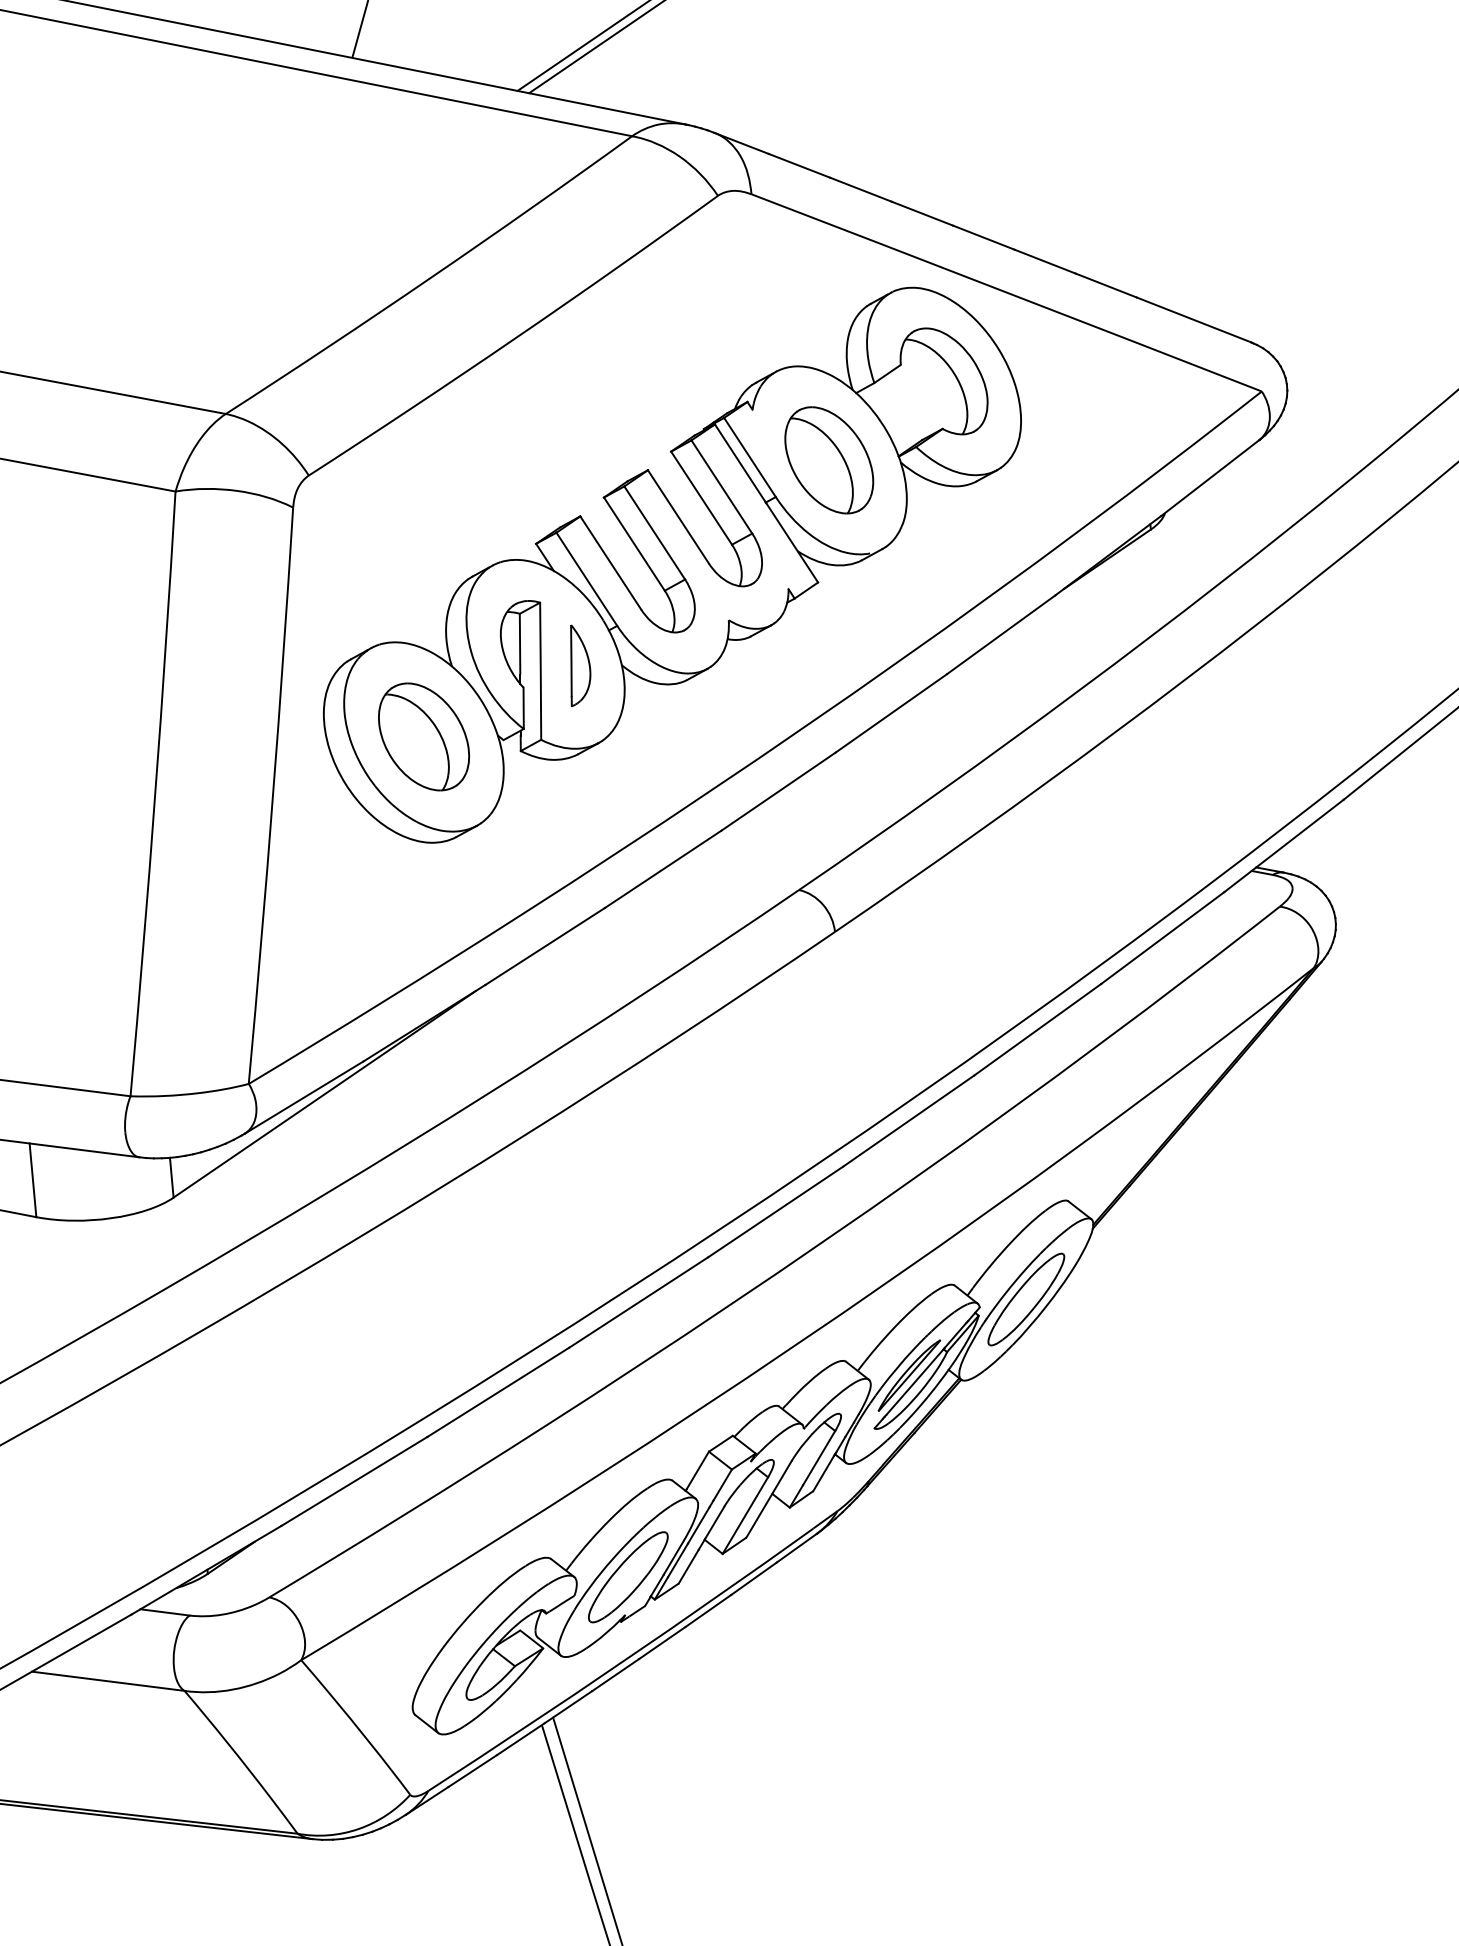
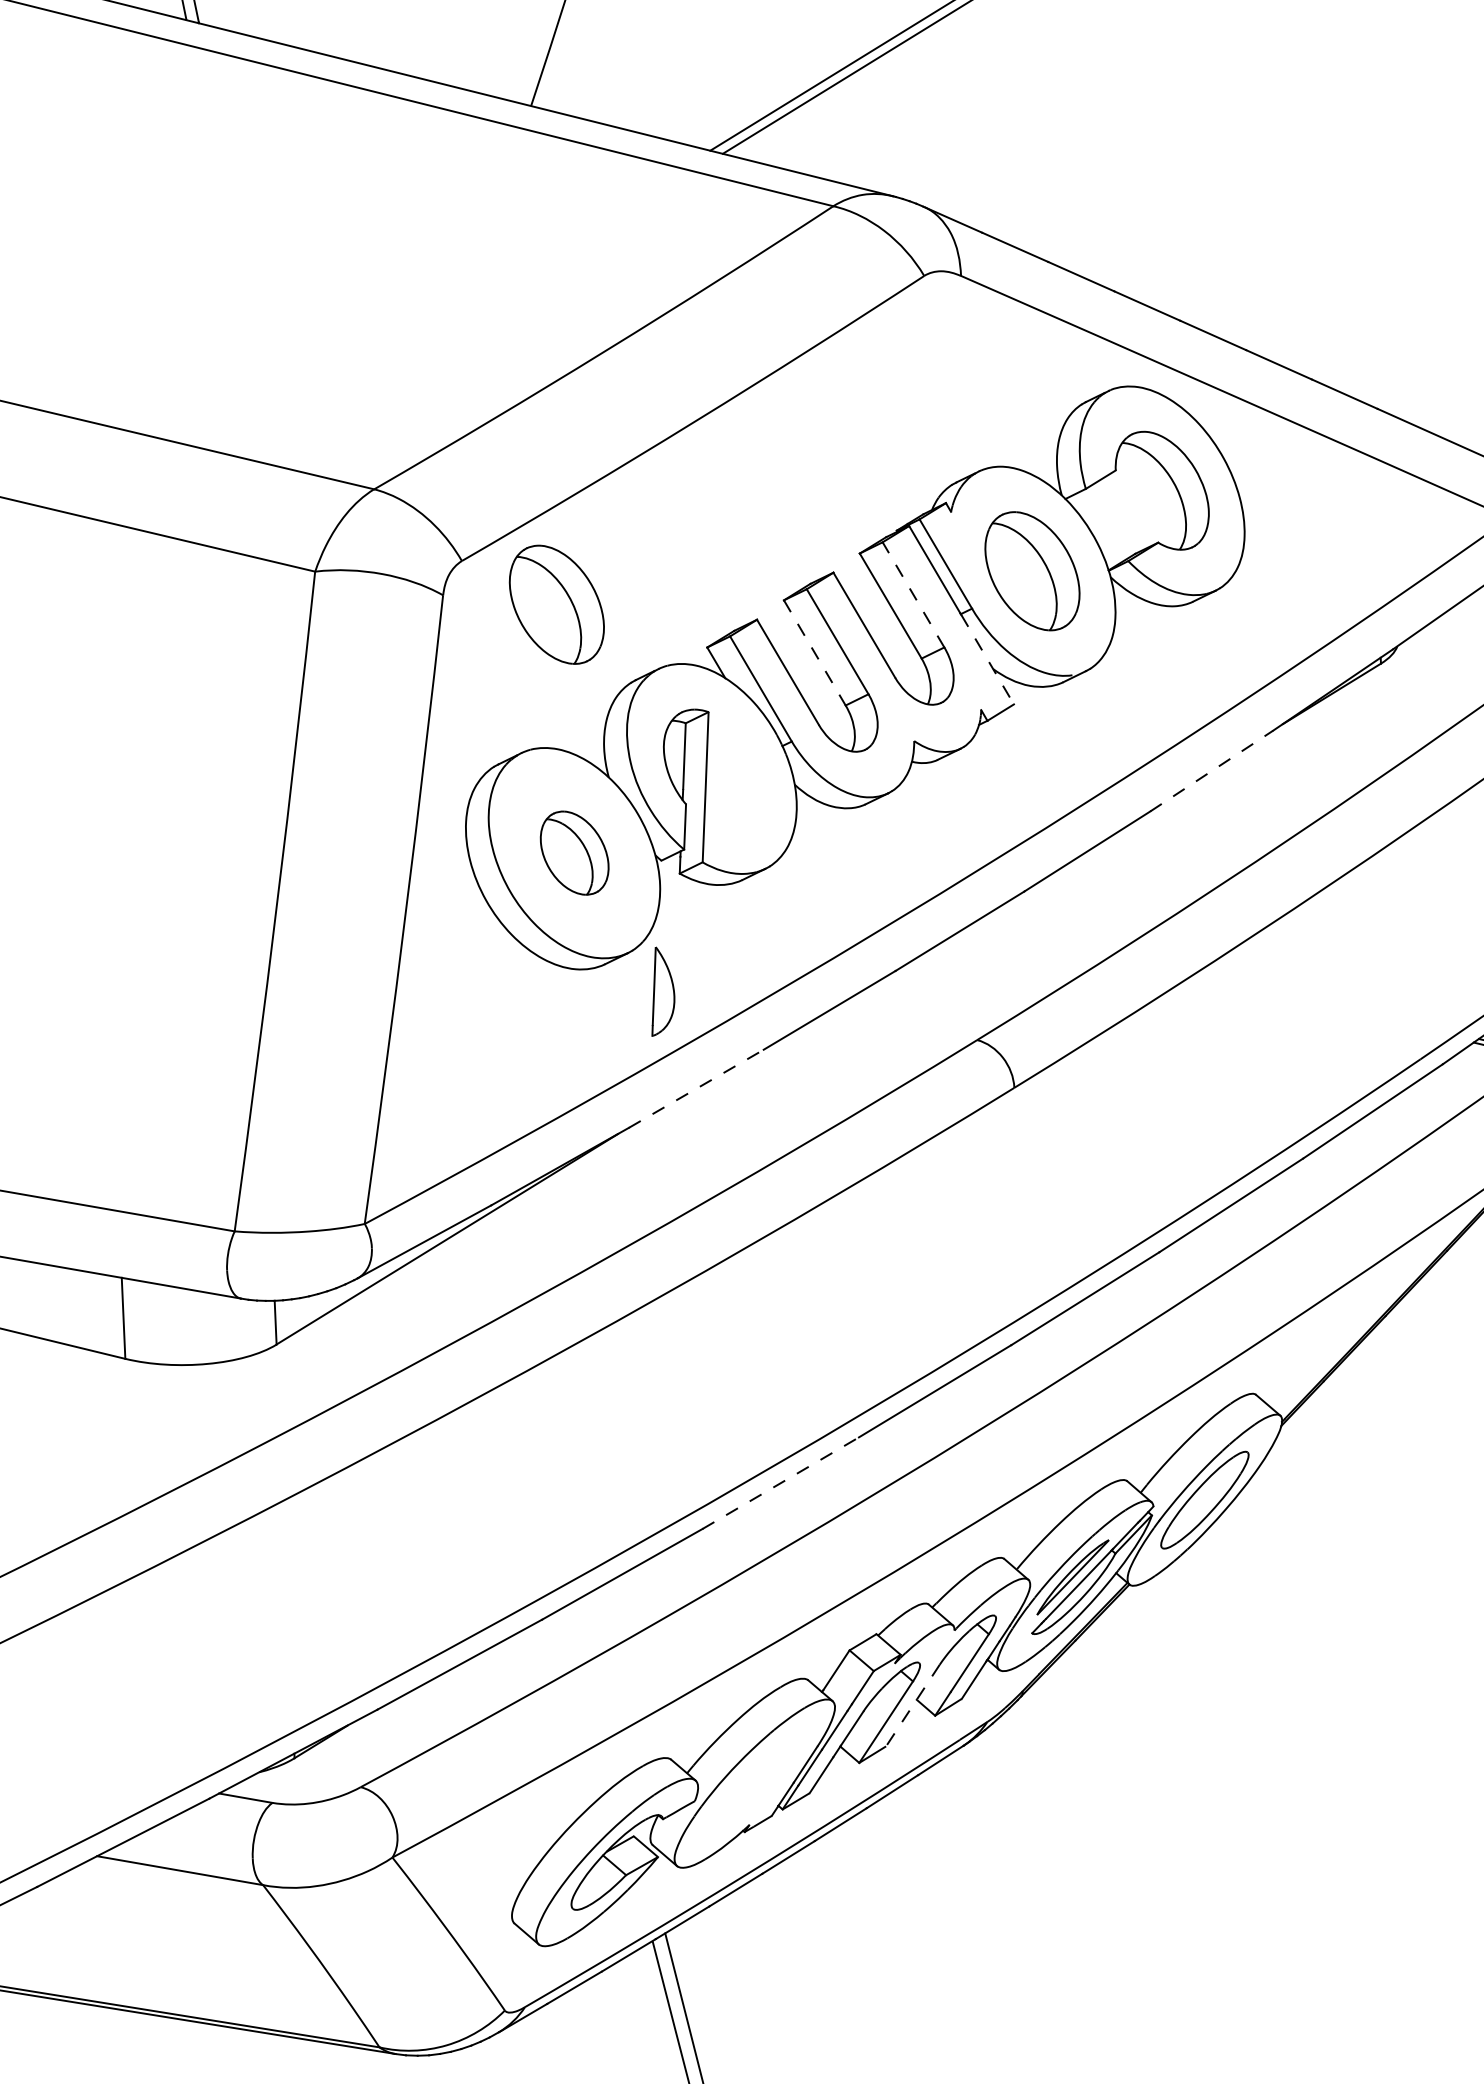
line: (721, 487) -> (913, 595), solid -> dashed
part: (397, 511) -> (557, 604), added
line: (792, 543) -> (987, 660), solid -> dashed
line: (634, 544) -> (814, 653), solid -> dashed
line: (1001, 634) -> (1212, 770), solid -> dashed
part: (580, 665) -> (663, 991), moved
part: (424, 736) -> (575, 852), size x0.7
line: (545, 946) -> (696, 1088), solid -> dashed
line: (639, 1302) -> (781, 1483), solid -> dashed
line: (768, 1499) -> (912, 1705), solid -> dashed
part: (628, 1577) -> (755, 1783), removed

